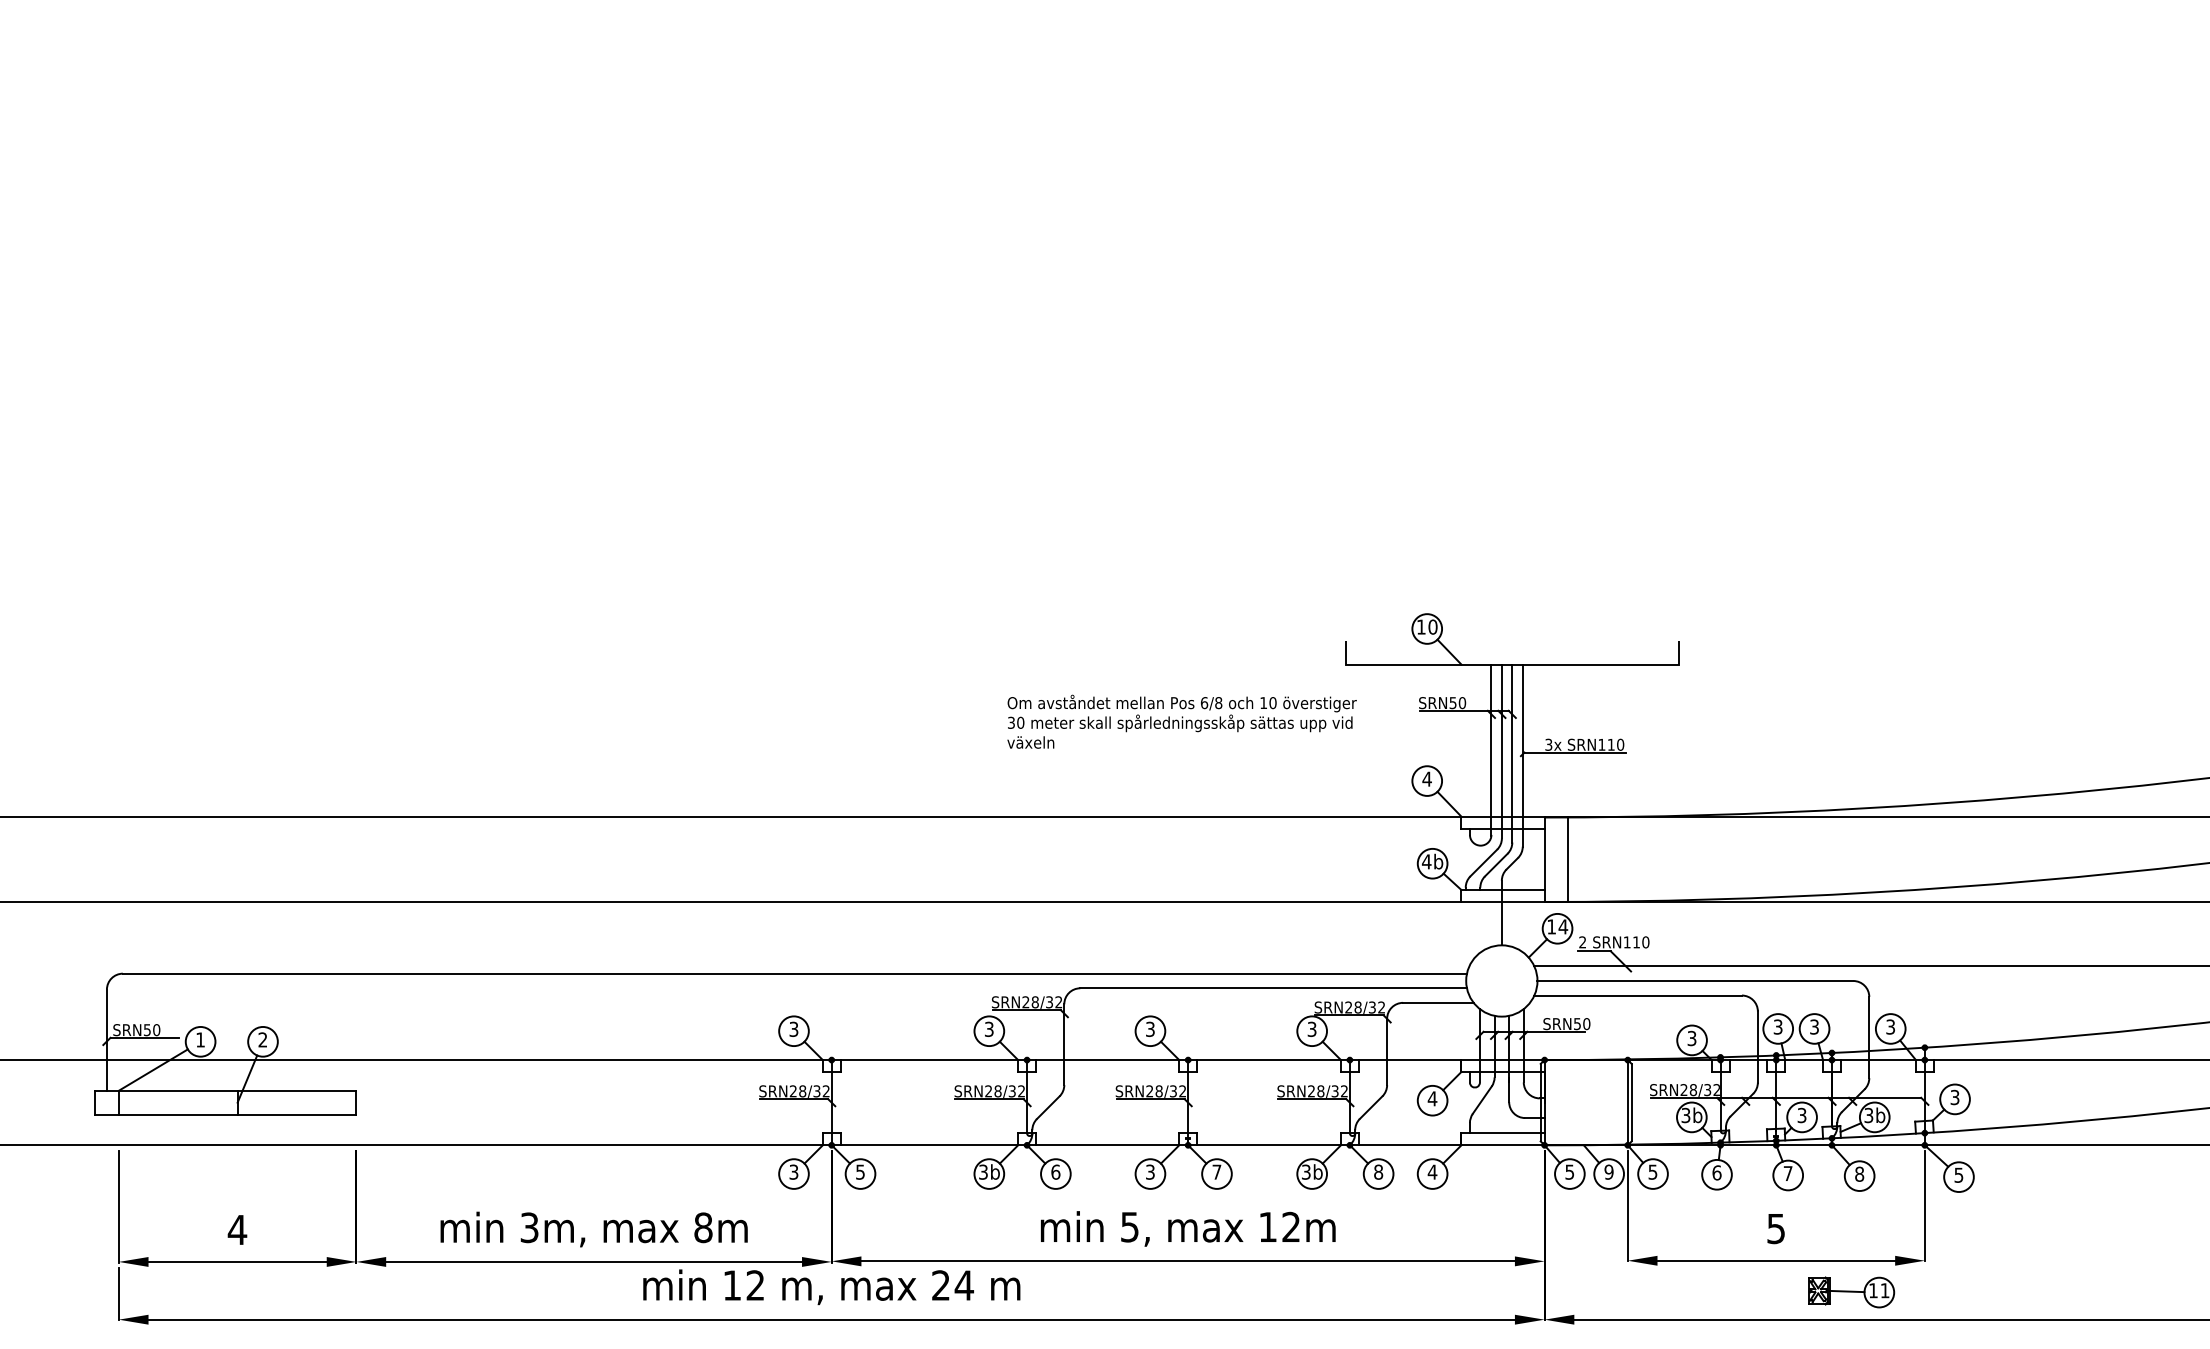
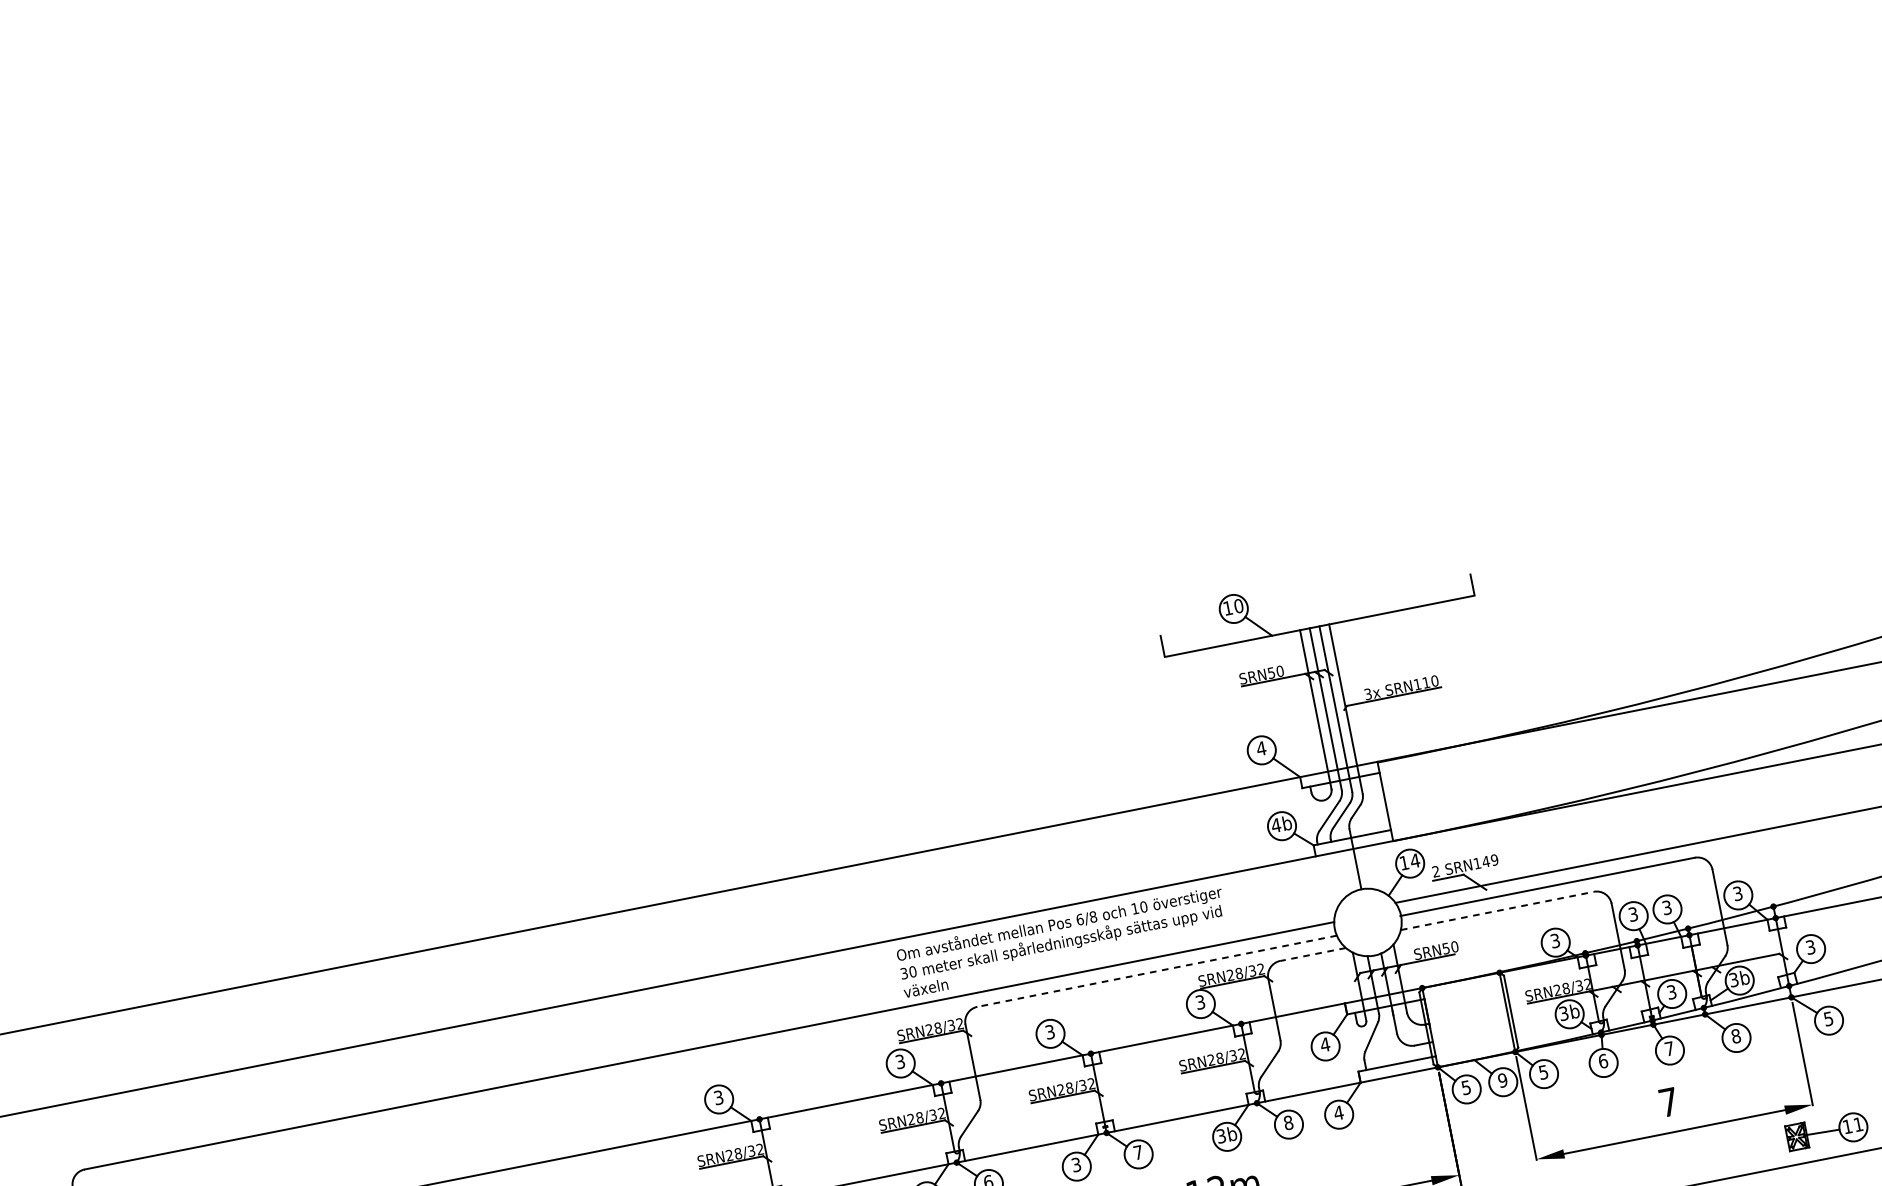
text: (1181, 721) -> (1062, 940), moved
line: (1568, 858) -> (1407, 796), removed
text: (1640, 942) -> (1489, 861), SRN110 -> SRN149
line: (1273, 988) -> (1157, 971), solid -> dashed
line: (1638, 995) -> (1497, 910), solid -> dashed
line: (1437, 1002) -> (1312, 954), solid -> dashed
text: (1775, 1229) -> (1668, 1103), 5 -> 7
part: (1851, 1292) -> (1827, 1132), moved

